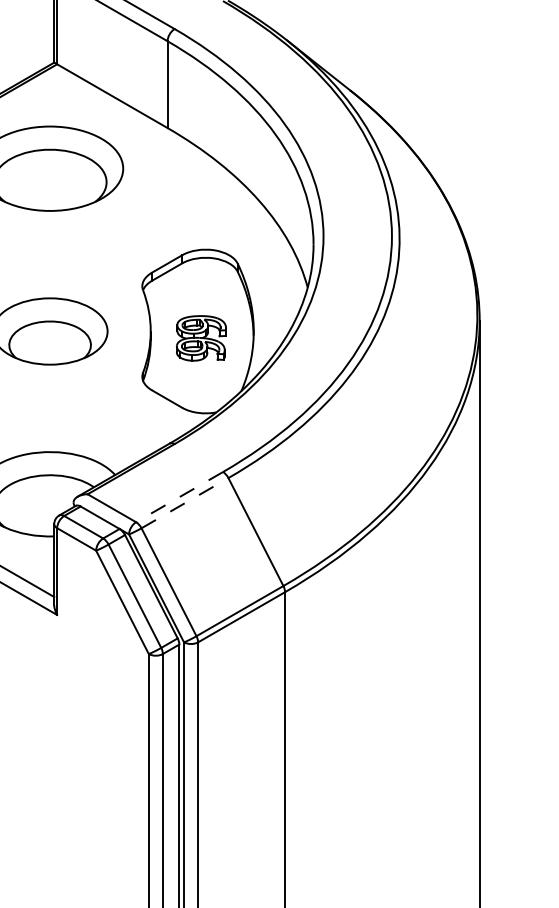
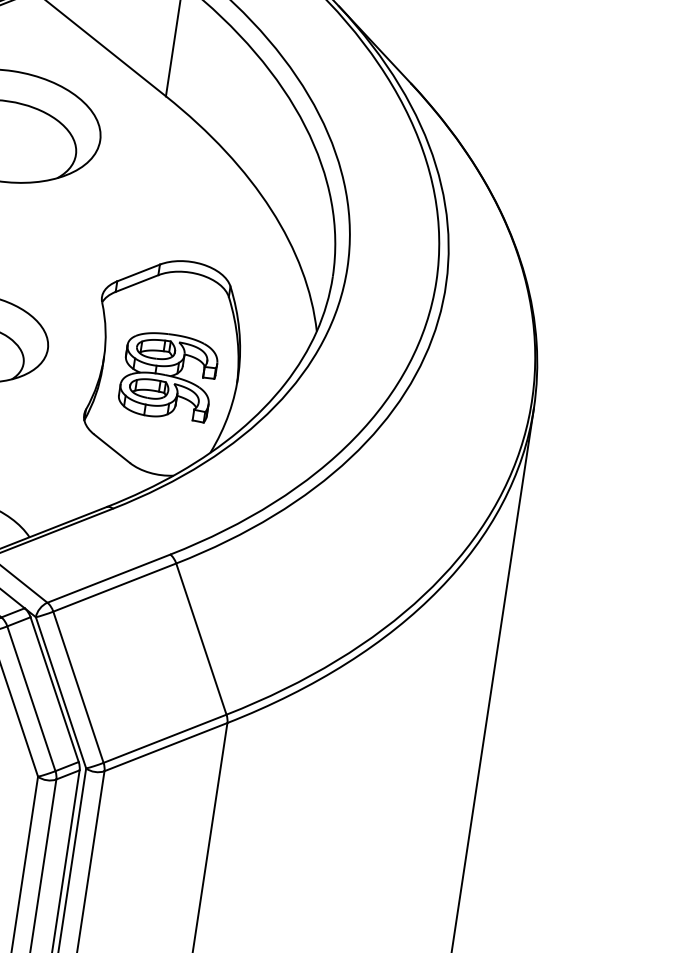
part: (201, 338) -> (168, 376), size x1.43
line: (179, 497) -> (108, 579), dashed -> solid
line: (185, 502) -> (115, 586), dashed -> solid

